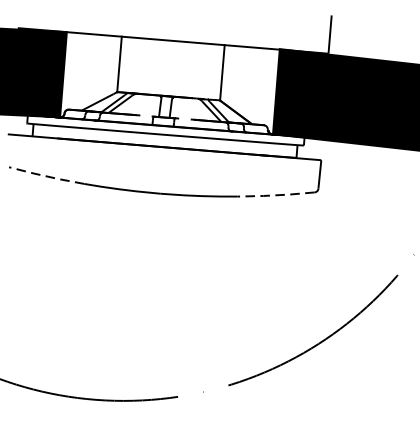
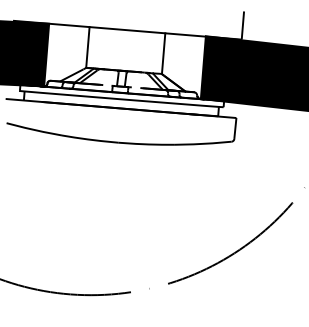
line: (45, 175) -> (33, 129), dashed -> solid
line: (275, 194) -> (202, 143), dashed -> solid

